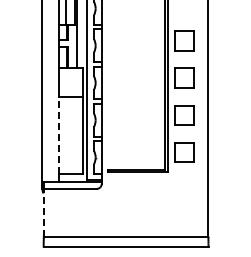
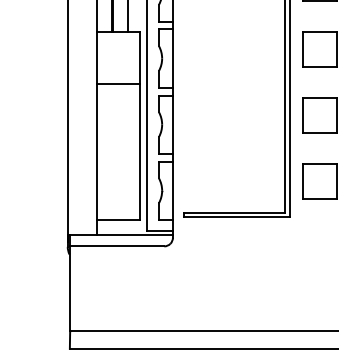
line: (59, 135) -> (97, 151), dashed -> solid
line: (43, 212) -> (69, 288), dashed -> solid

